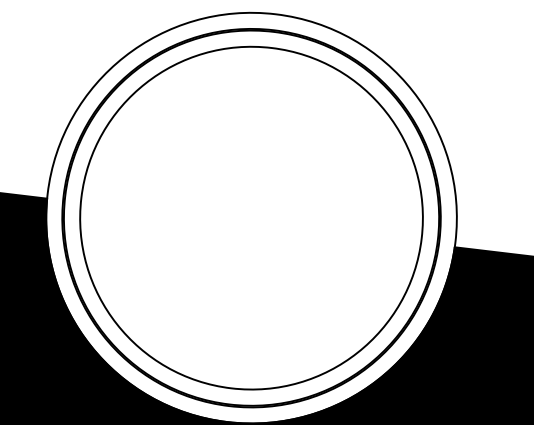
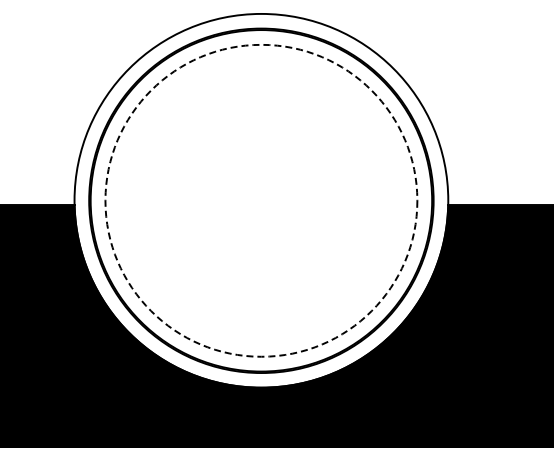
circle: (251, 217) -> (261, 200), solid -> dashed

